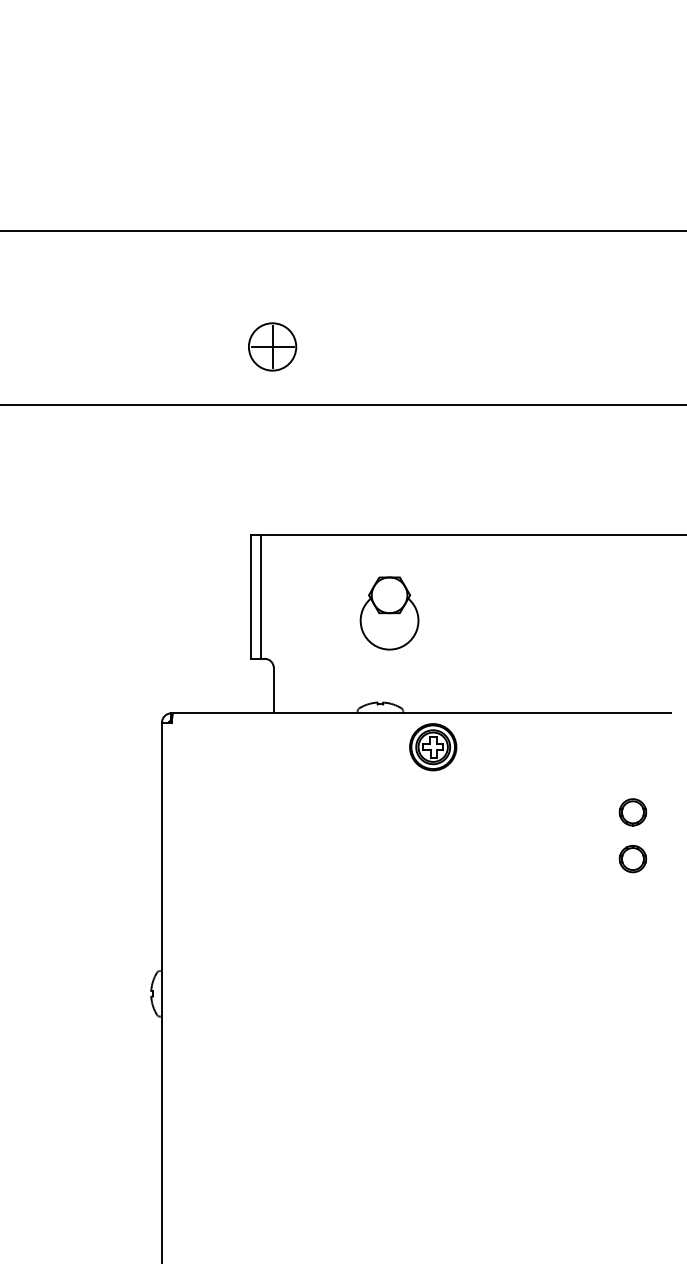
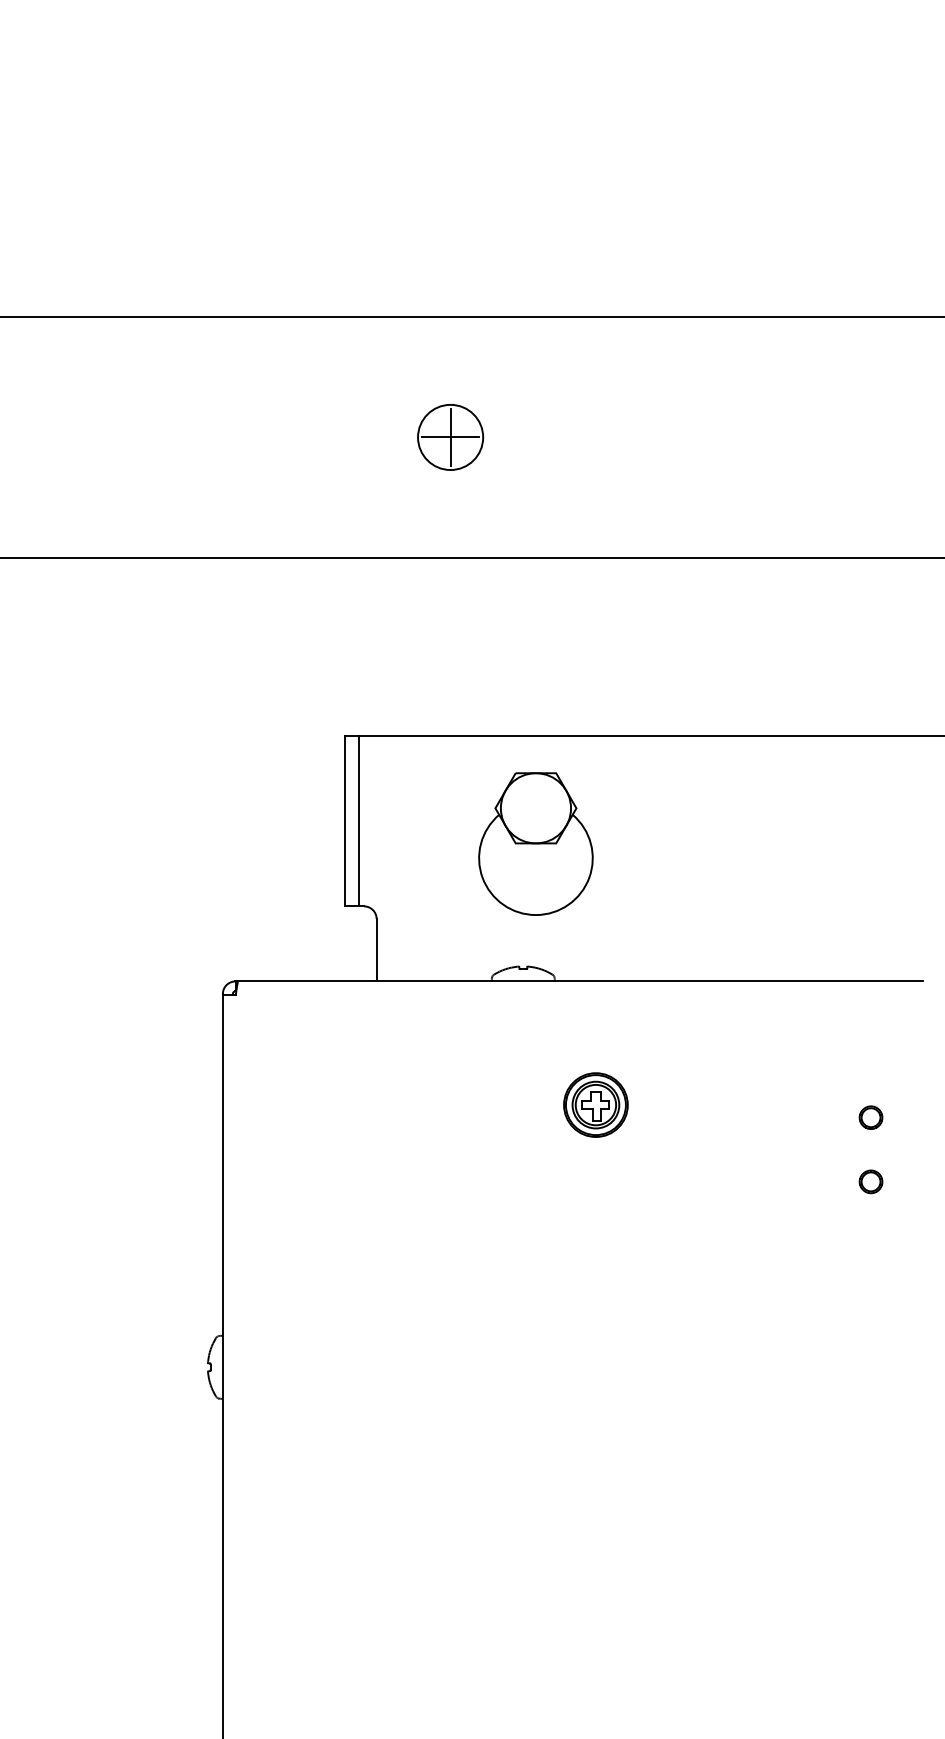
part: (272, 346) -> (450, 436), moved
part: (389, 613) -> (535, 844), size x1.43
part: (433, 747) -> (596, 1105), moved
circle: (633, 812) -> (871, 1117), size x0.62
part: (633, 858) -> (871, 1181), size x0.62

